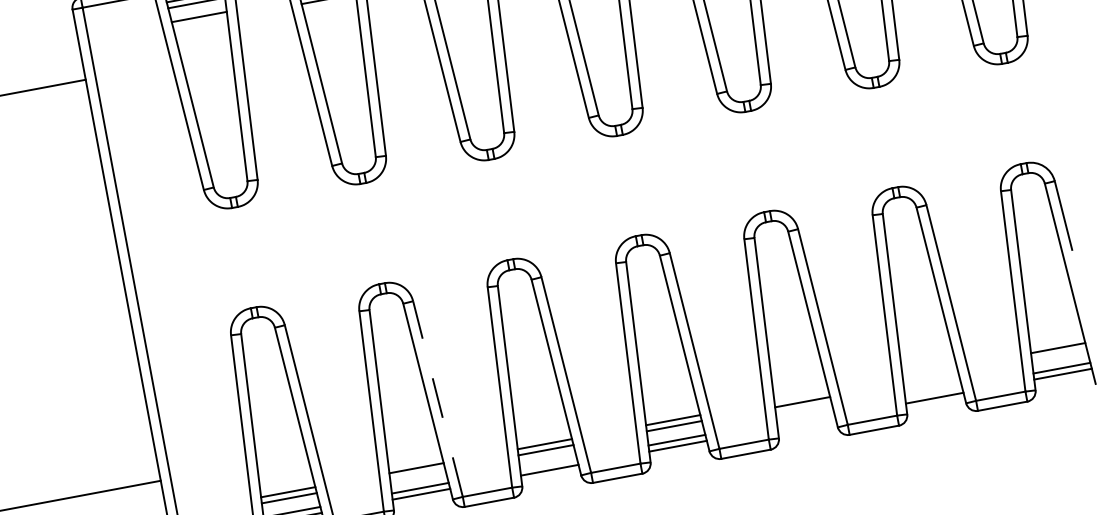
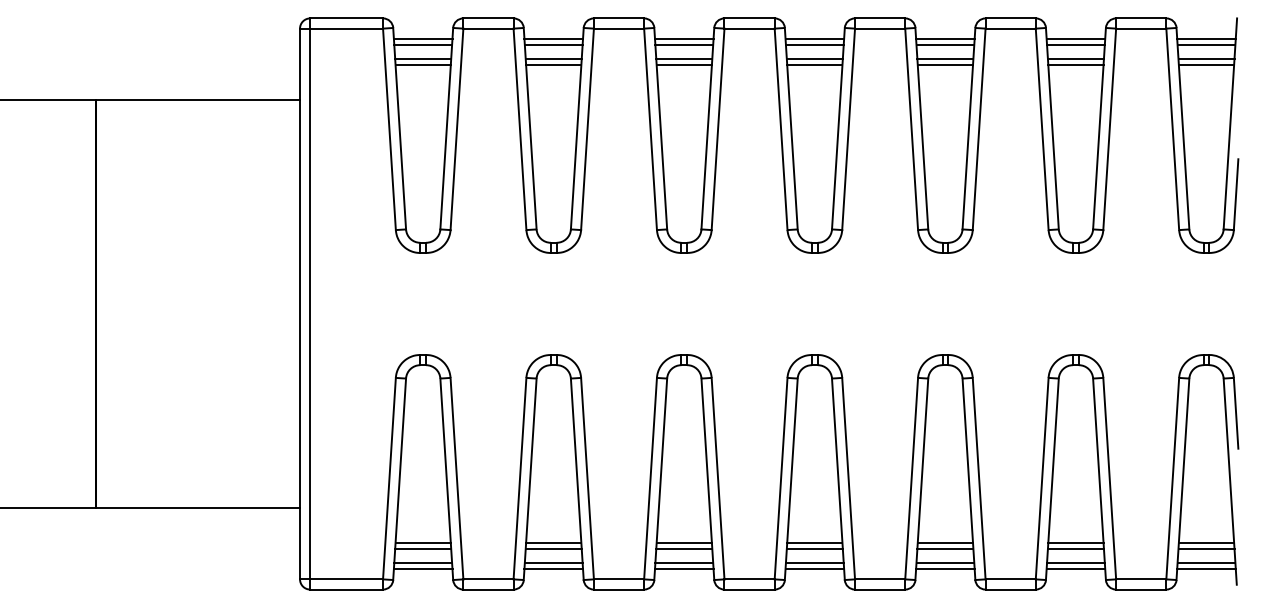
line: (199, 23) -> (422, 65), added
line: (1059, 353) -> (1206, 548), added
line: (929, 372) -> (1075, 542), added
line: (930, 377) -> (1075, 548), added
line: (933, 392) -> (1075, 563), added
line: (801, 395) -> (945, 542), added
line: (437, 398) -> (587, 478), dashed -> solid
line: (805, 416) -> (945, 563), added
line: (806, 422) -> (945, 569), added
line: (548, 464) -> (684, 563), added
line: (417, 473) -> (553, 548), added

